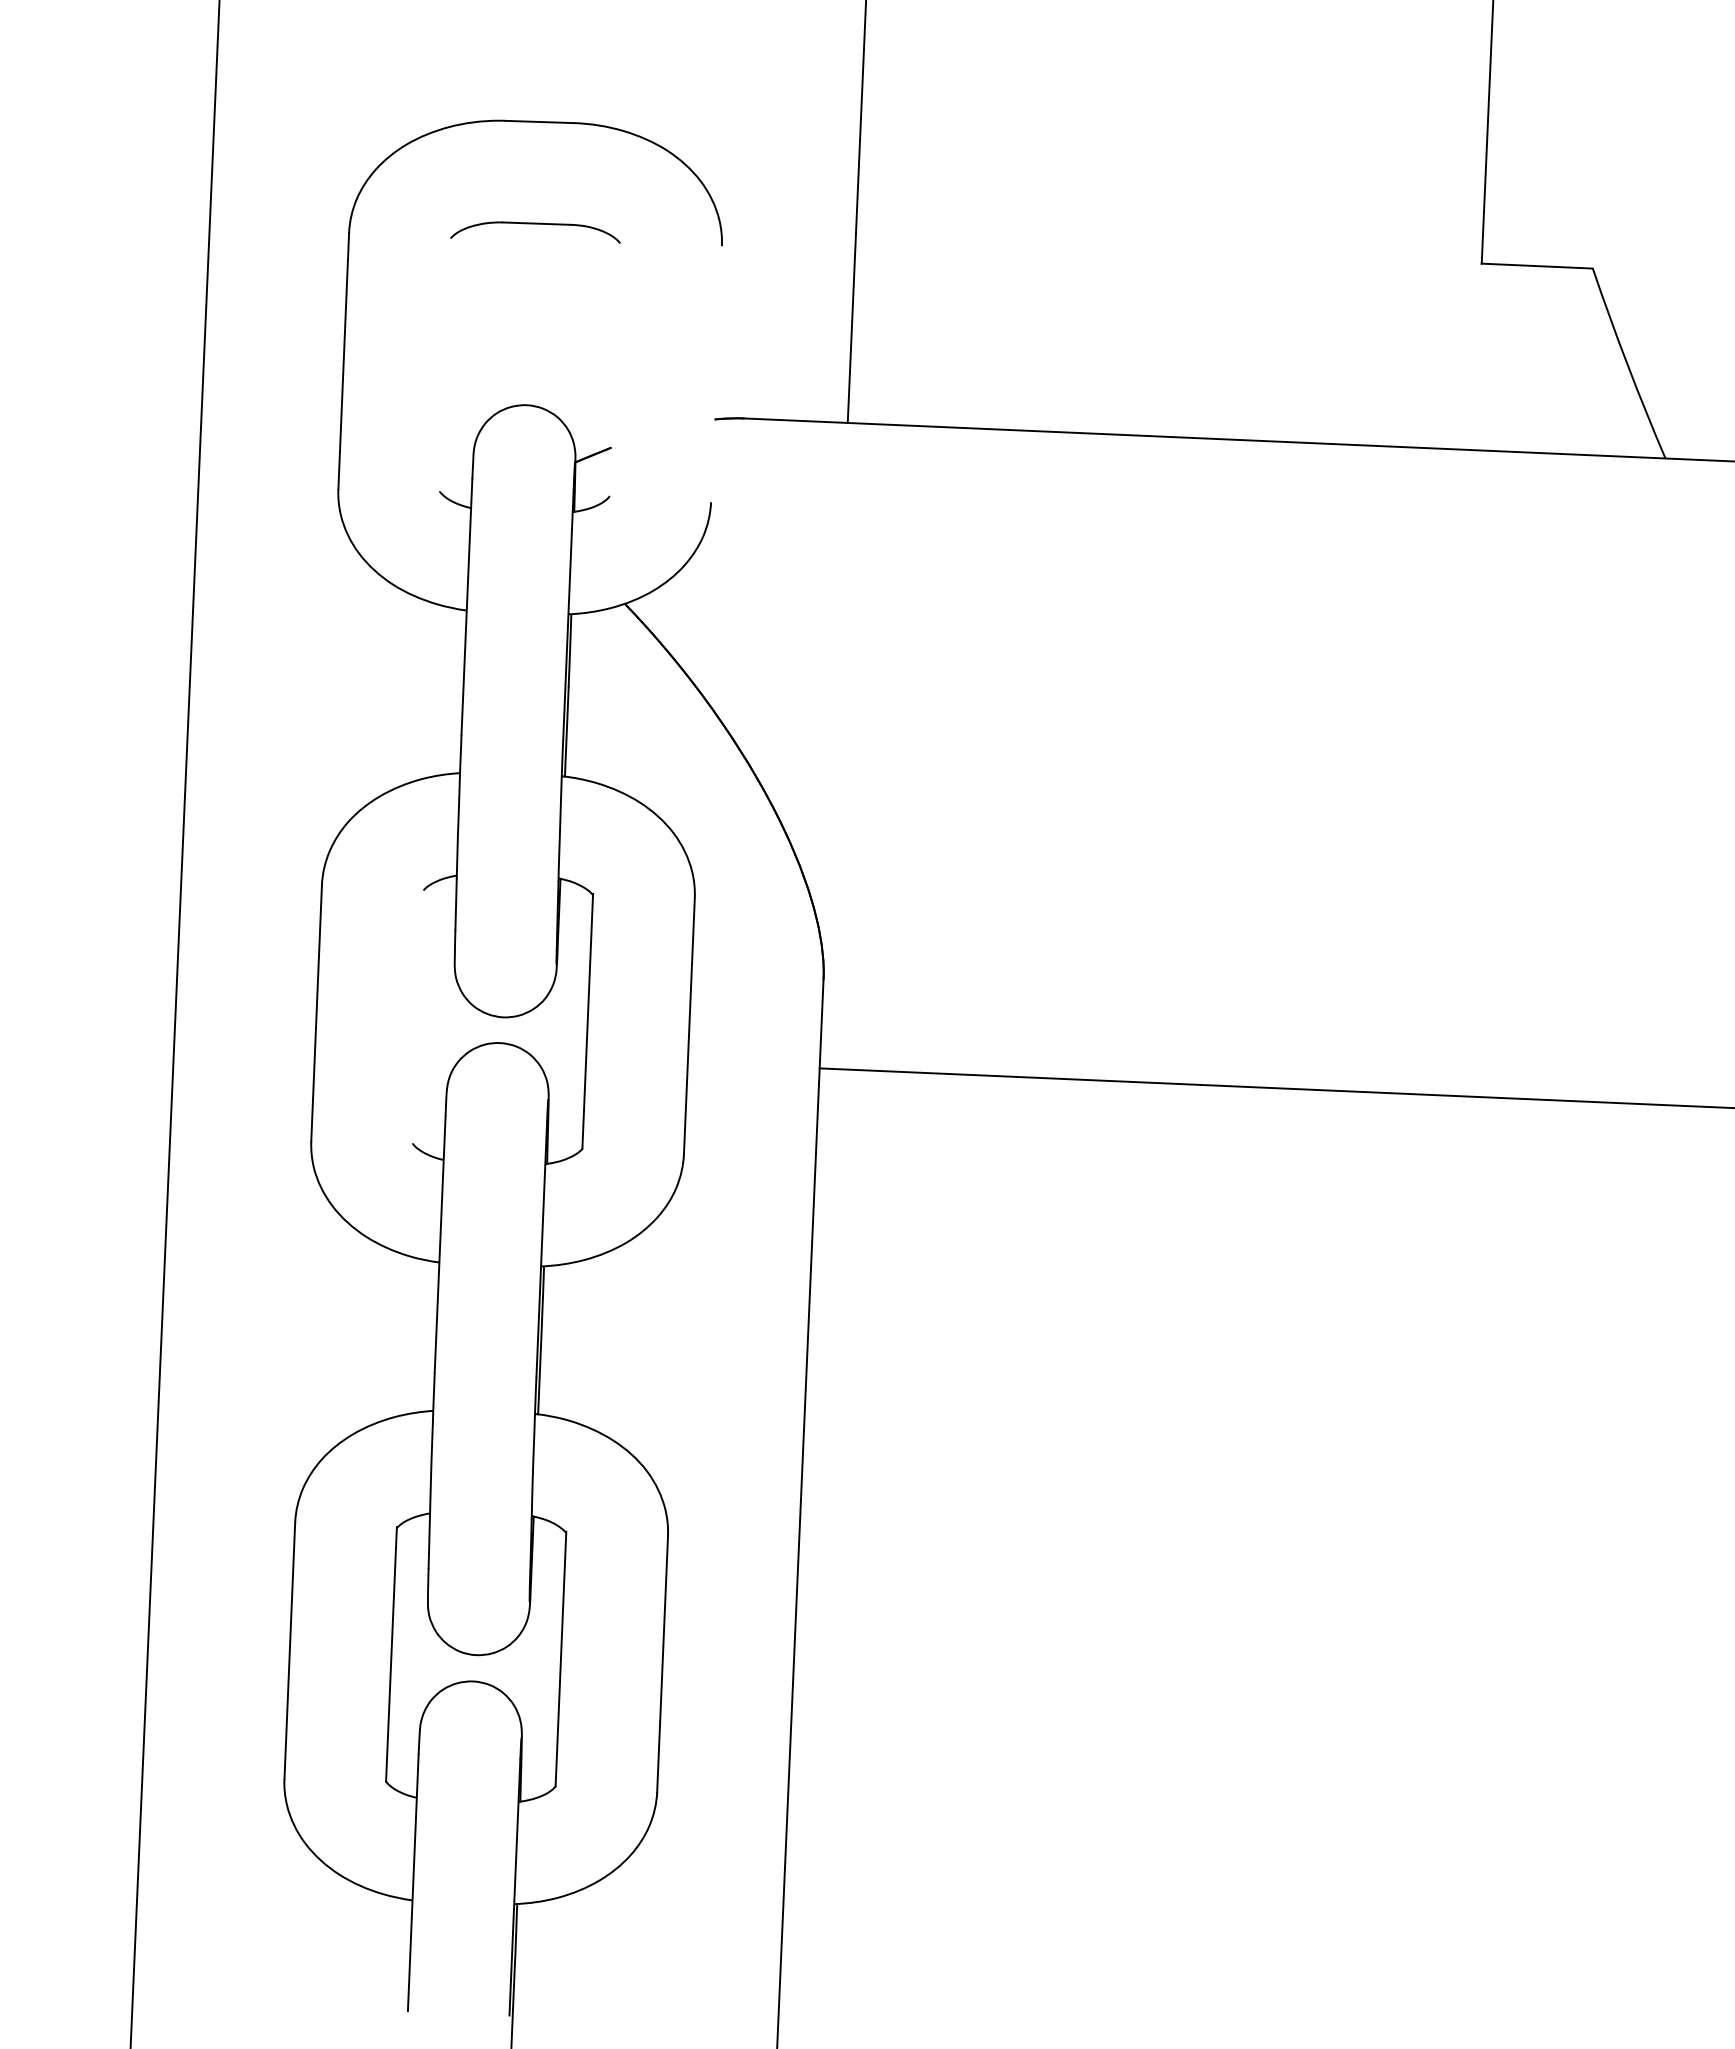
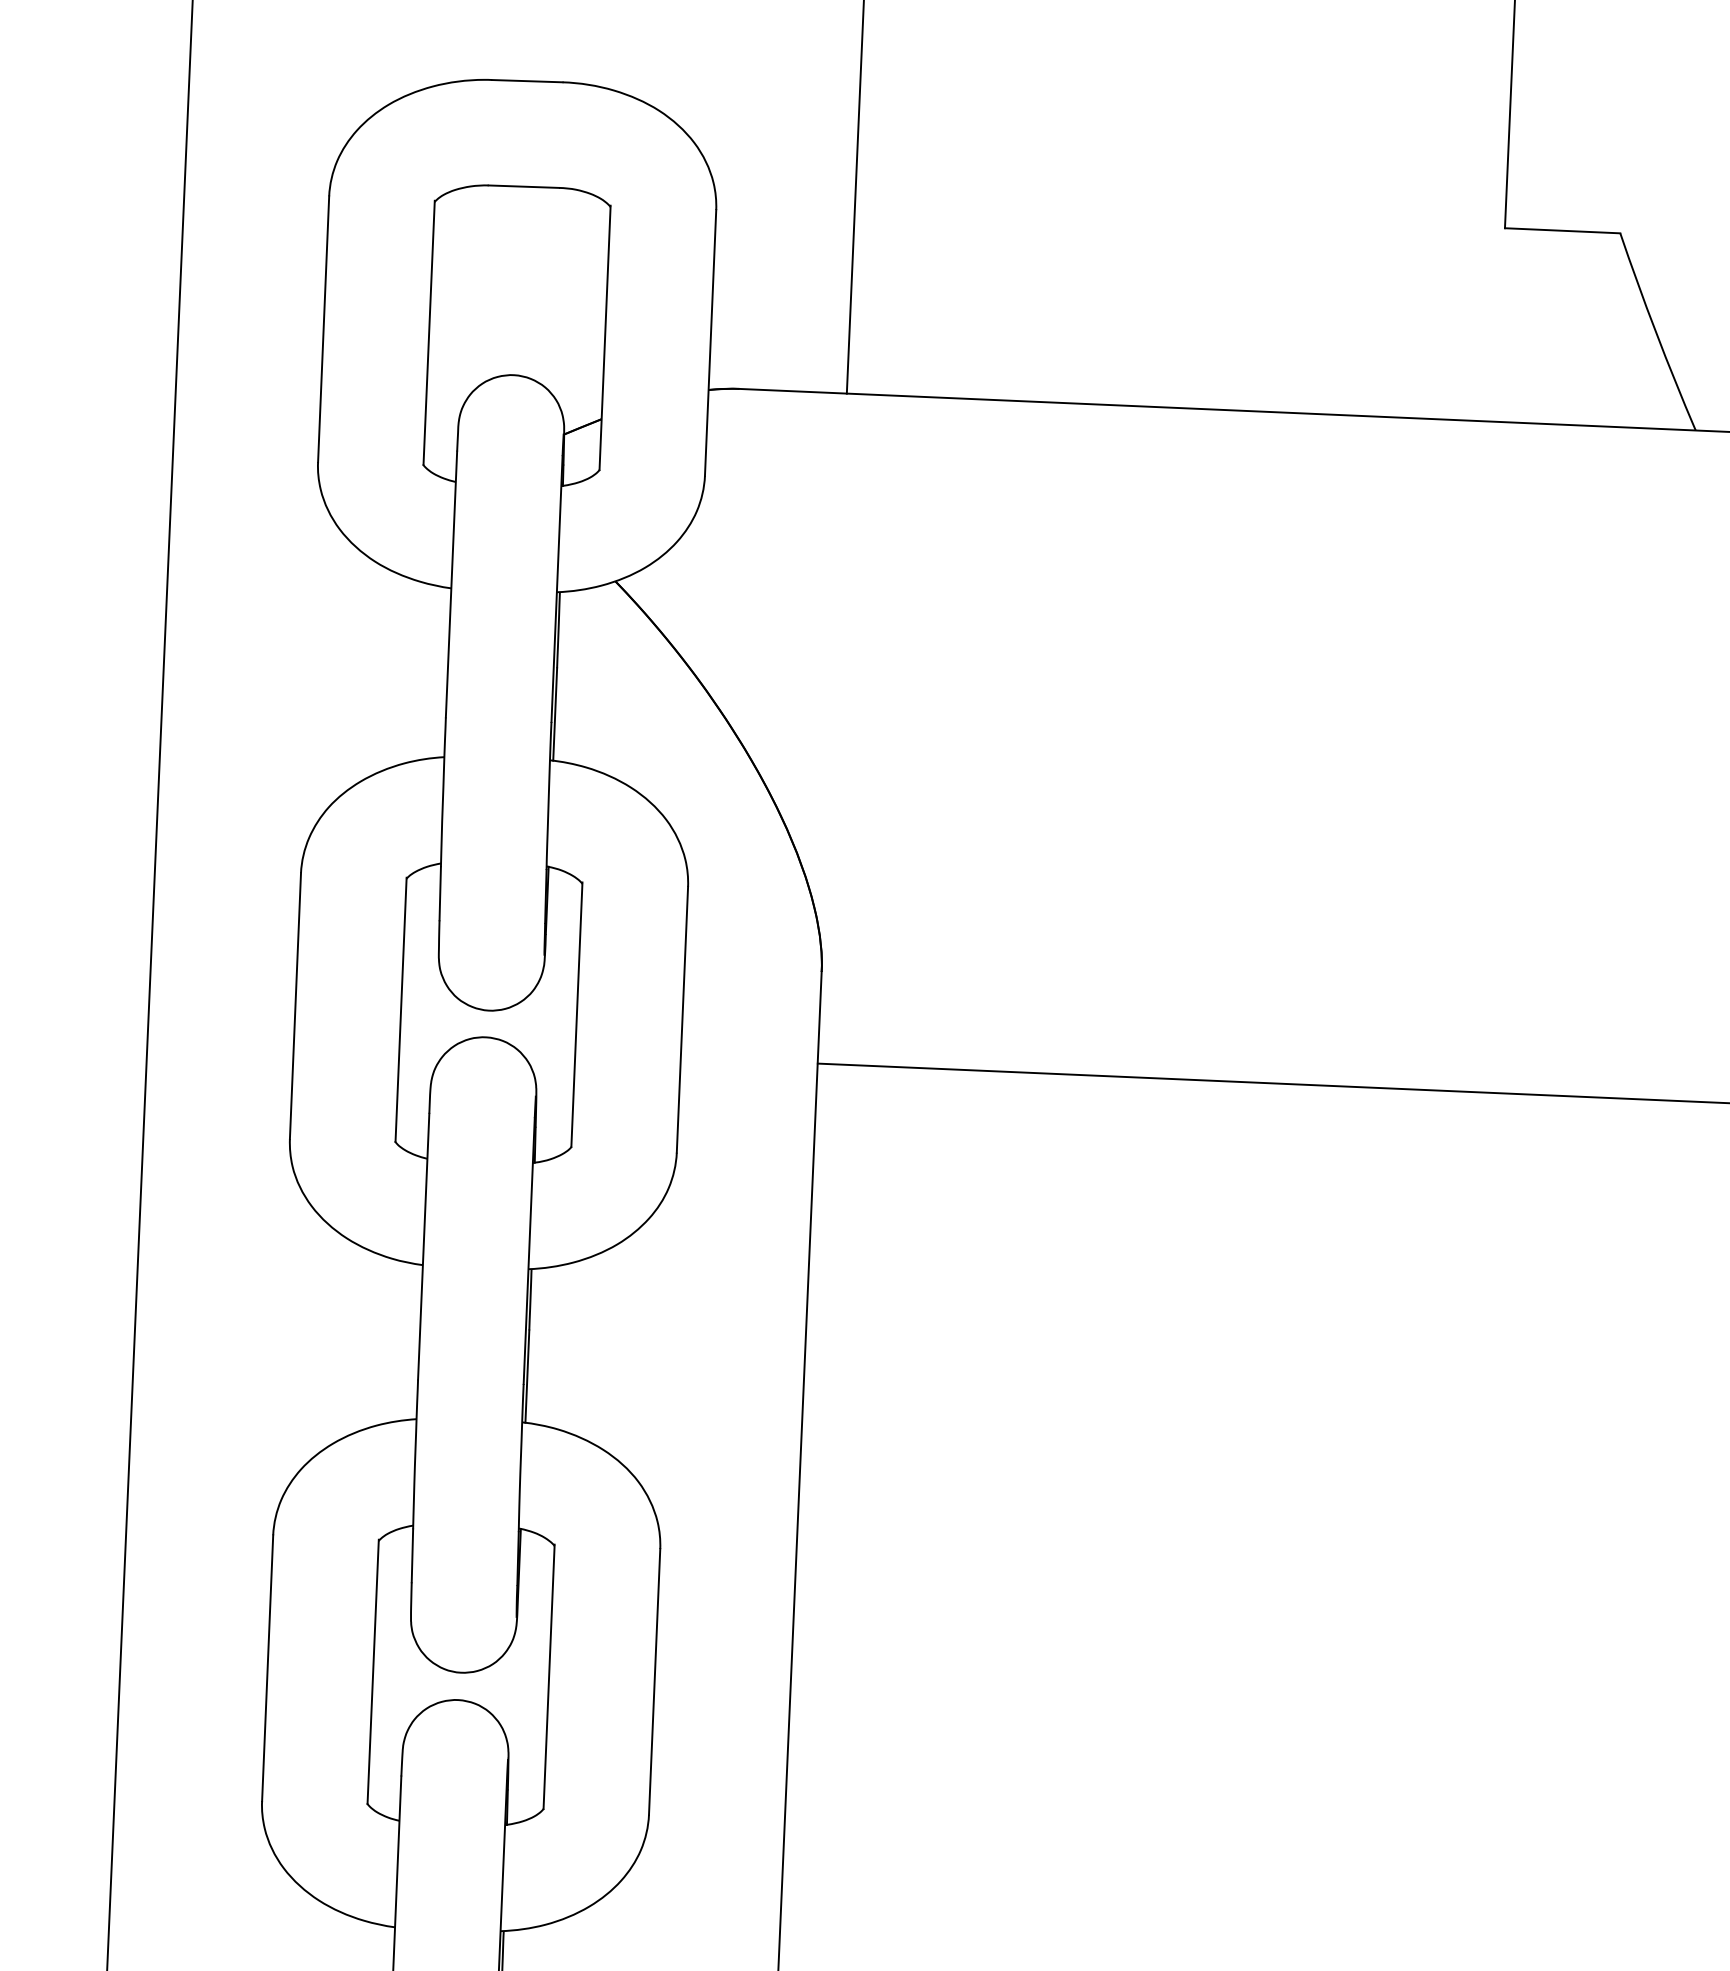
line: (444, 364) -> (428, 332), added
line: (614, 368) -> (604, 337), added
line: (716, 374) -> (710, 343), added
line: (418, 1016) -> (401, 1009), added

